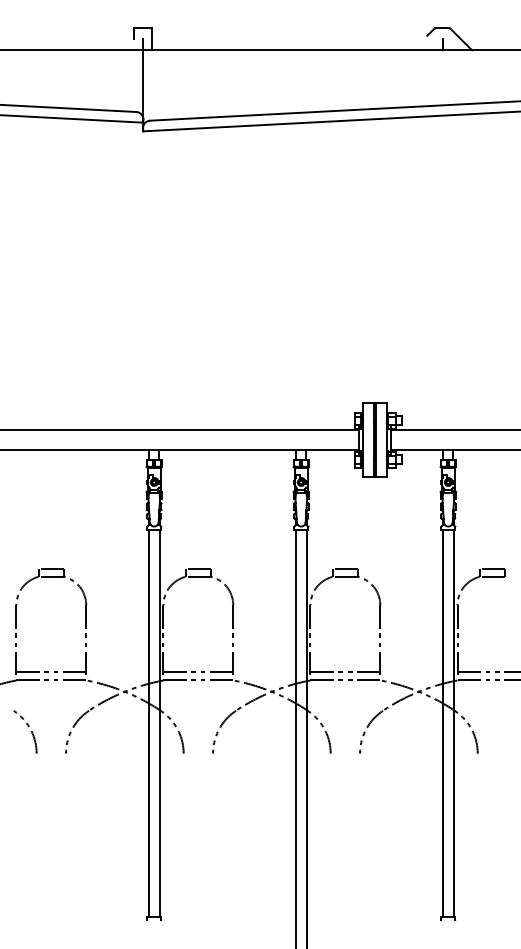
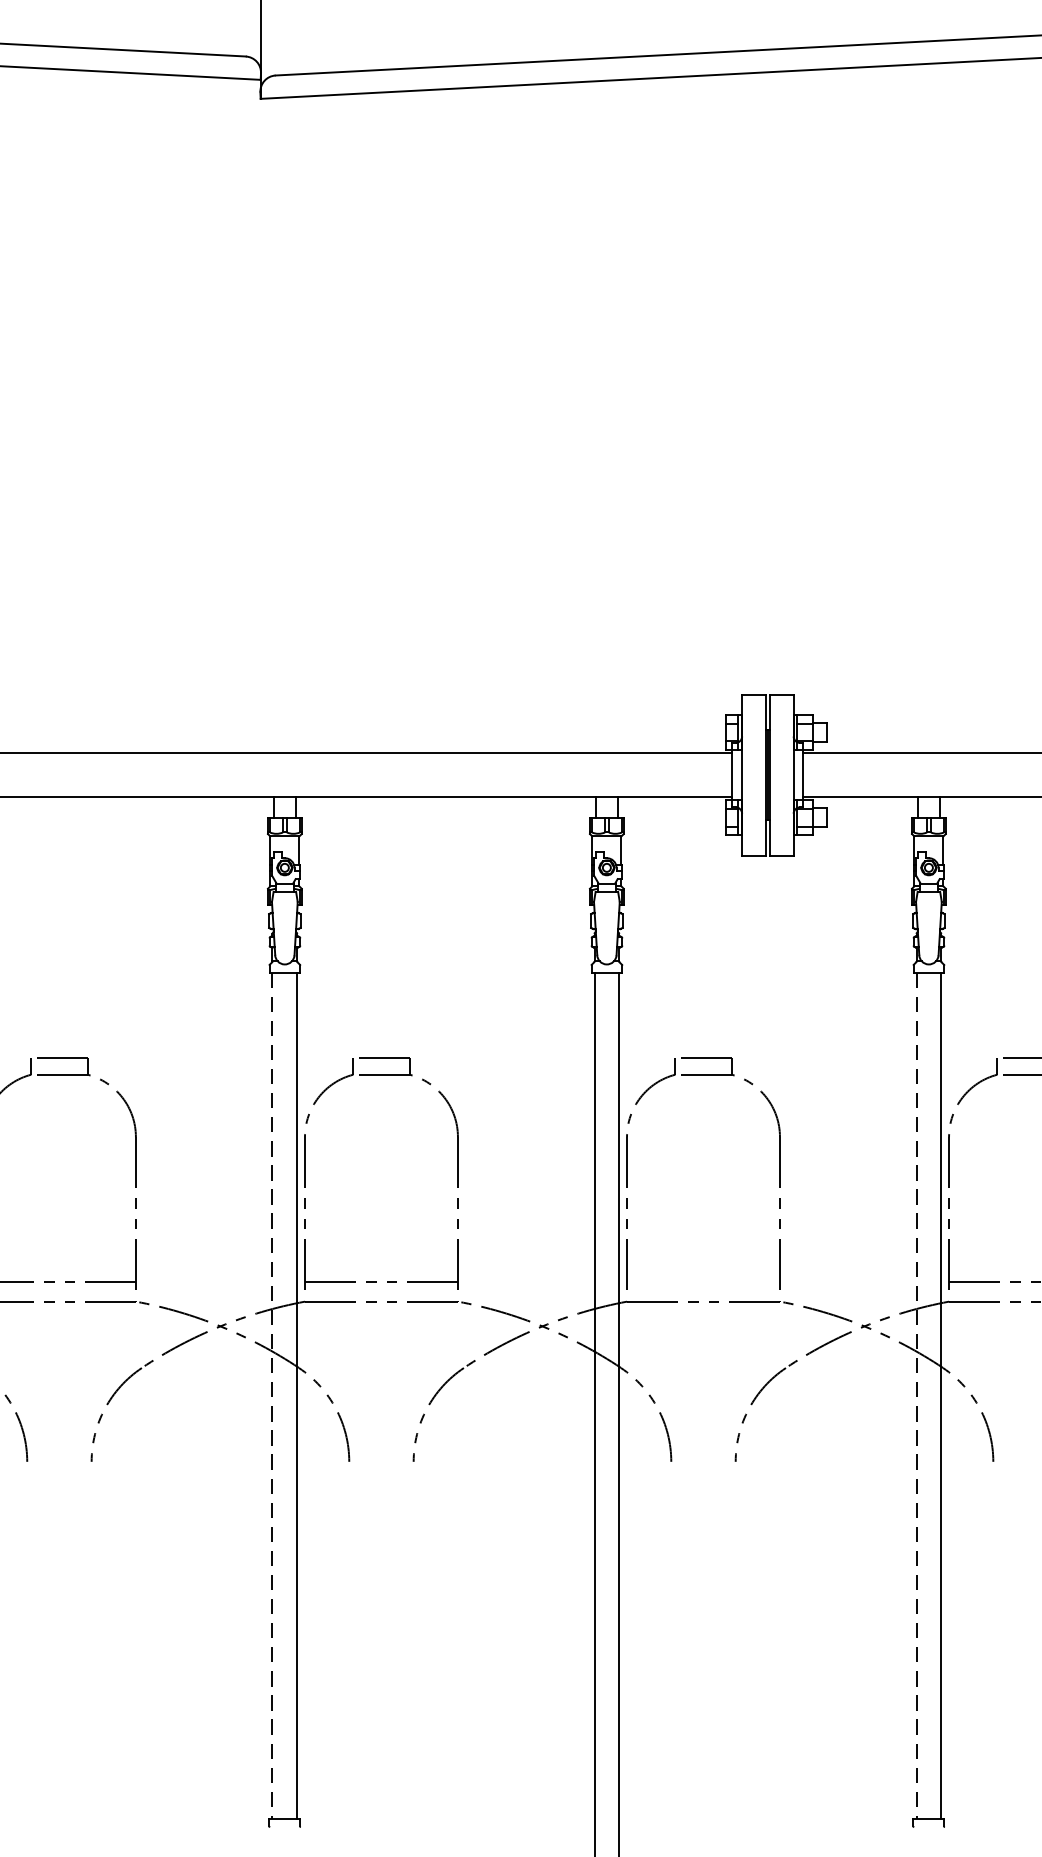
line: (345, 671) -> (703, 1281), removed
line: (148, 724) -> (272, 1398), solid -> dashed
line: (442, 724) -> (916, 1398), solid -> dashed

